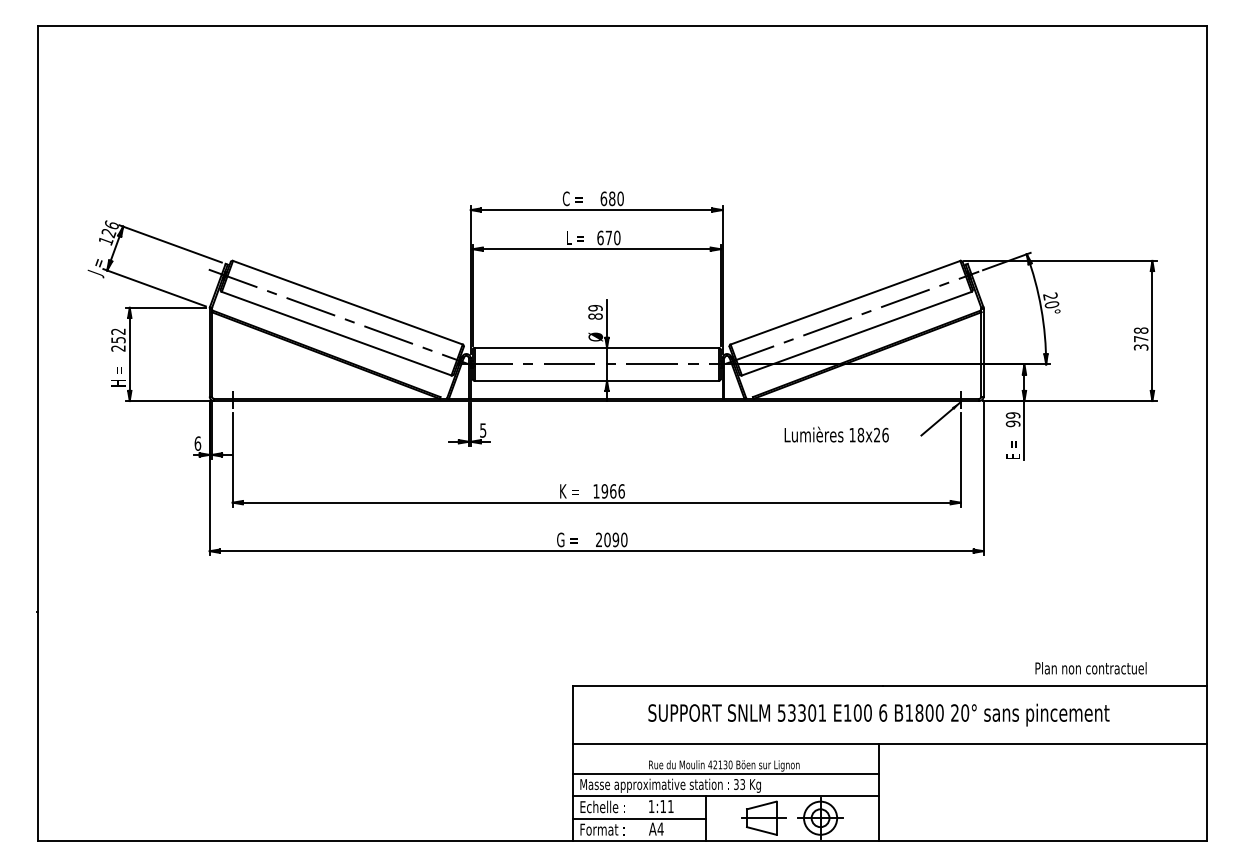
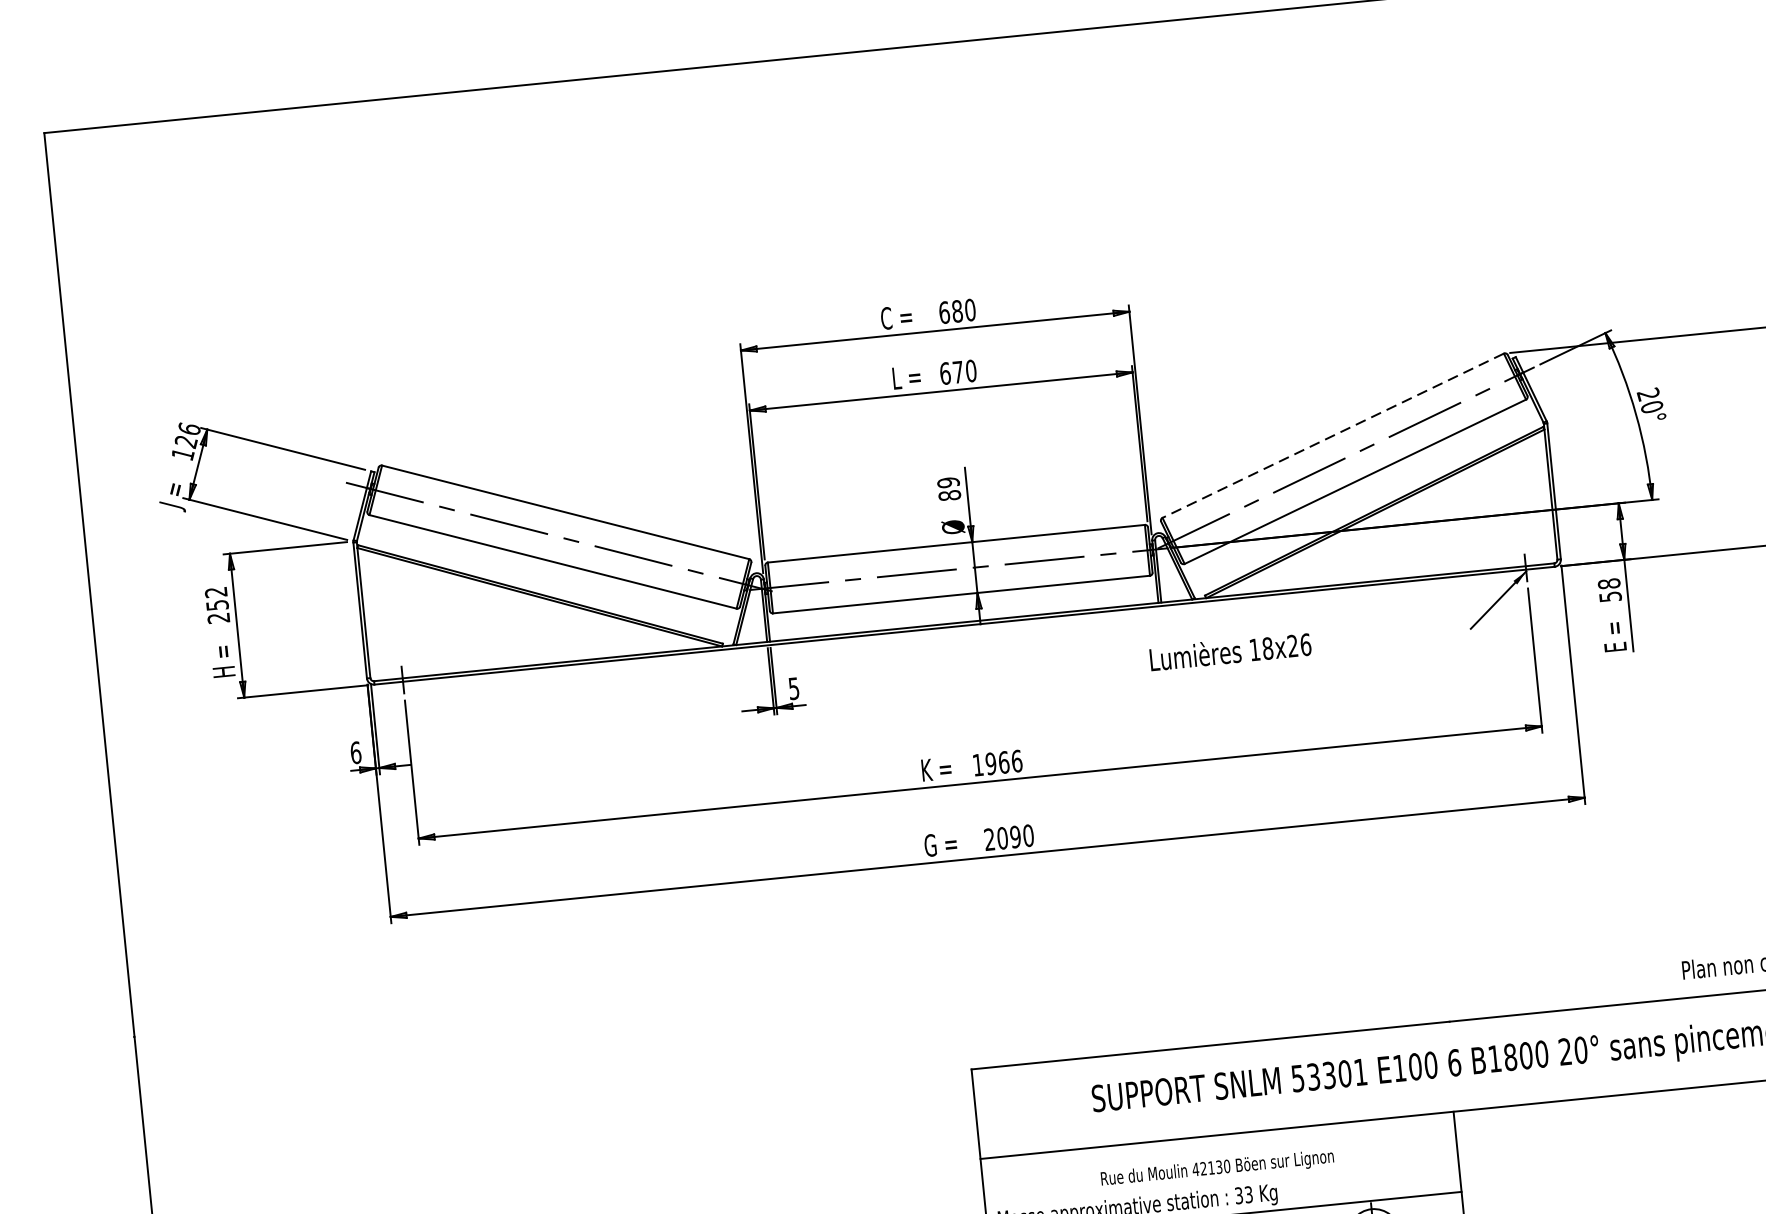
line: (845, 302) -> (1333, 435), solid -> dashed
text: (1012, 419) -> (1608, 590), 99 -> 58
text: (836, 434) -> (1230, 651), moved
line: (725, 773) -> (1220, 1180), removed

